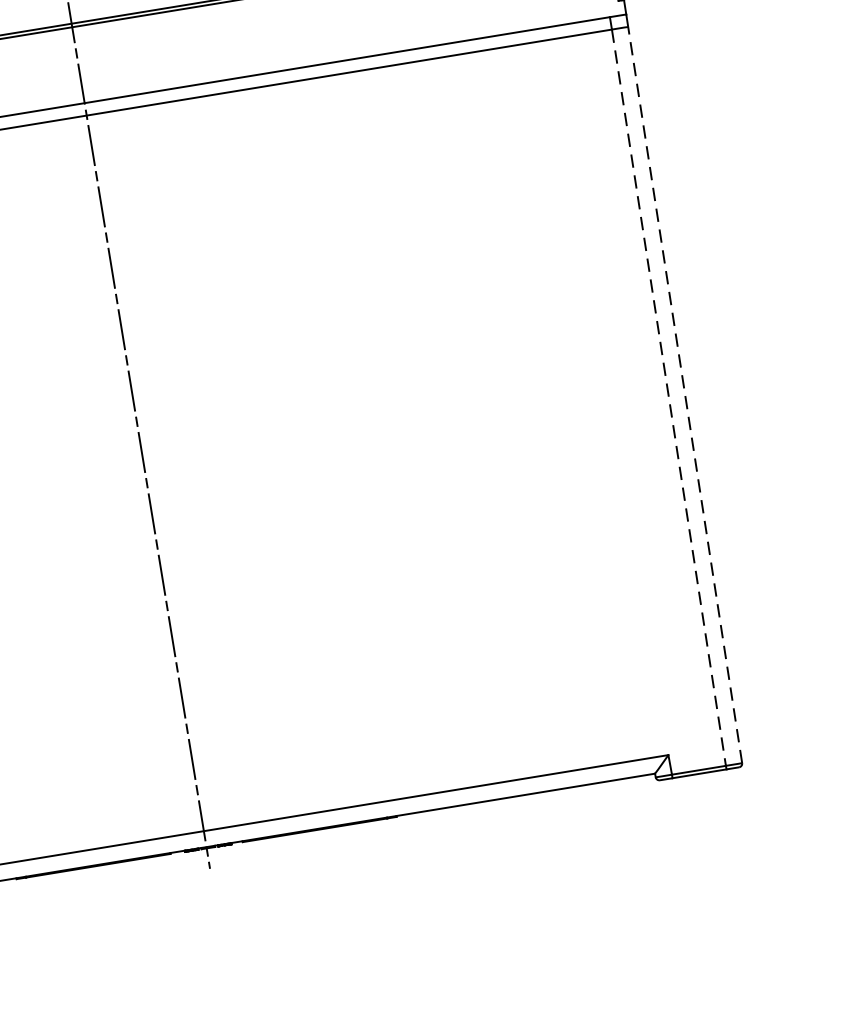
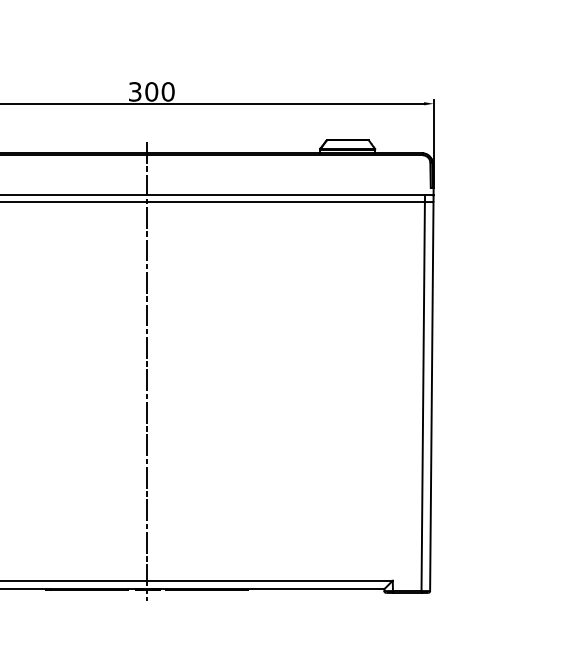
line: (684, 395) -> (431, 396), dashed -> solid
line: (669, 397) -> (423, 396), dashed -> solid

